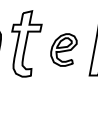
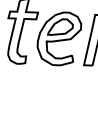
part: (63, 49) -> (58, 38), size x1.67

